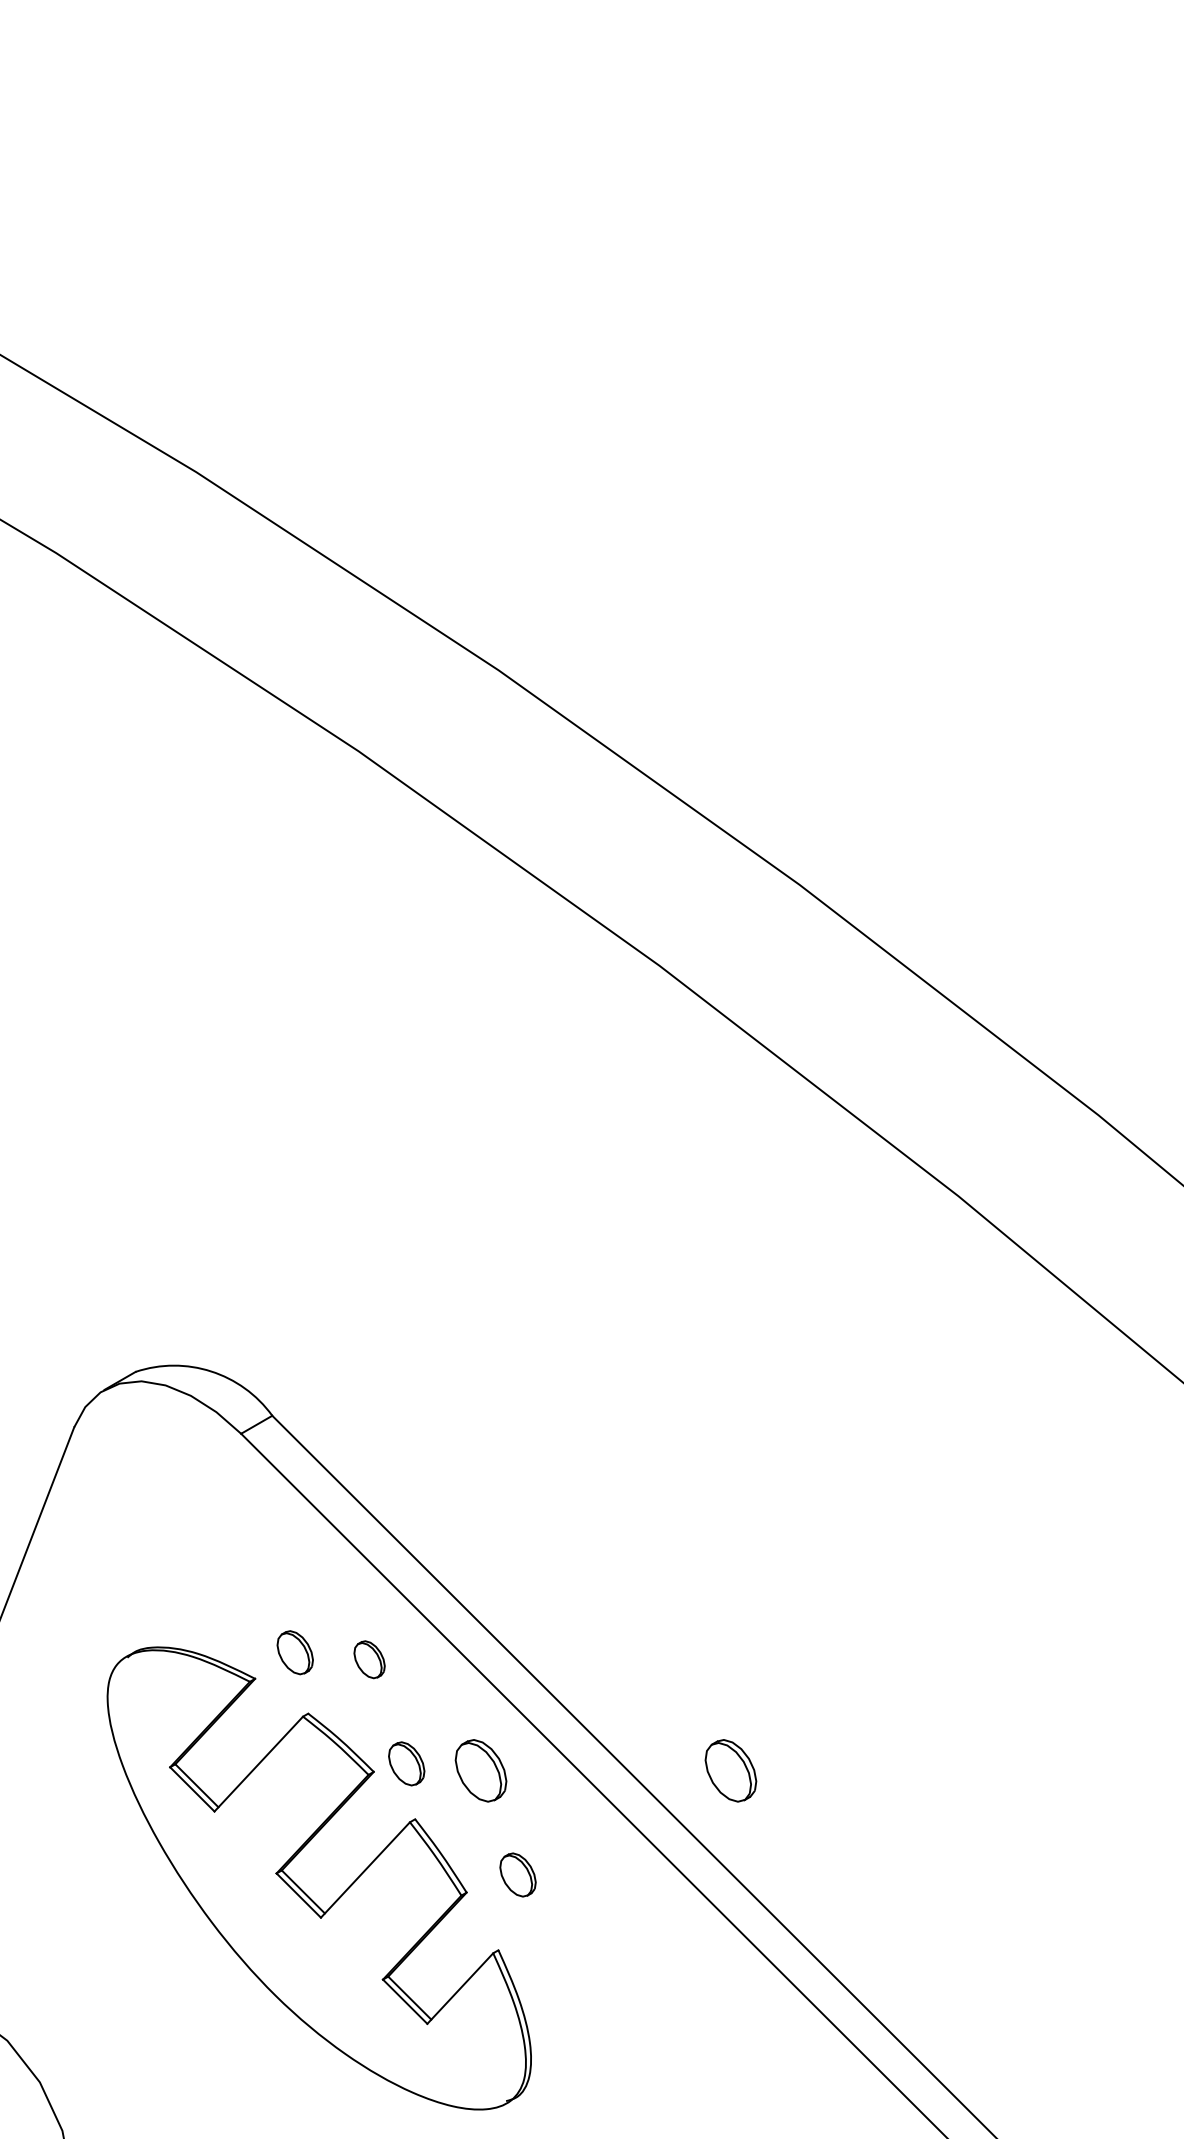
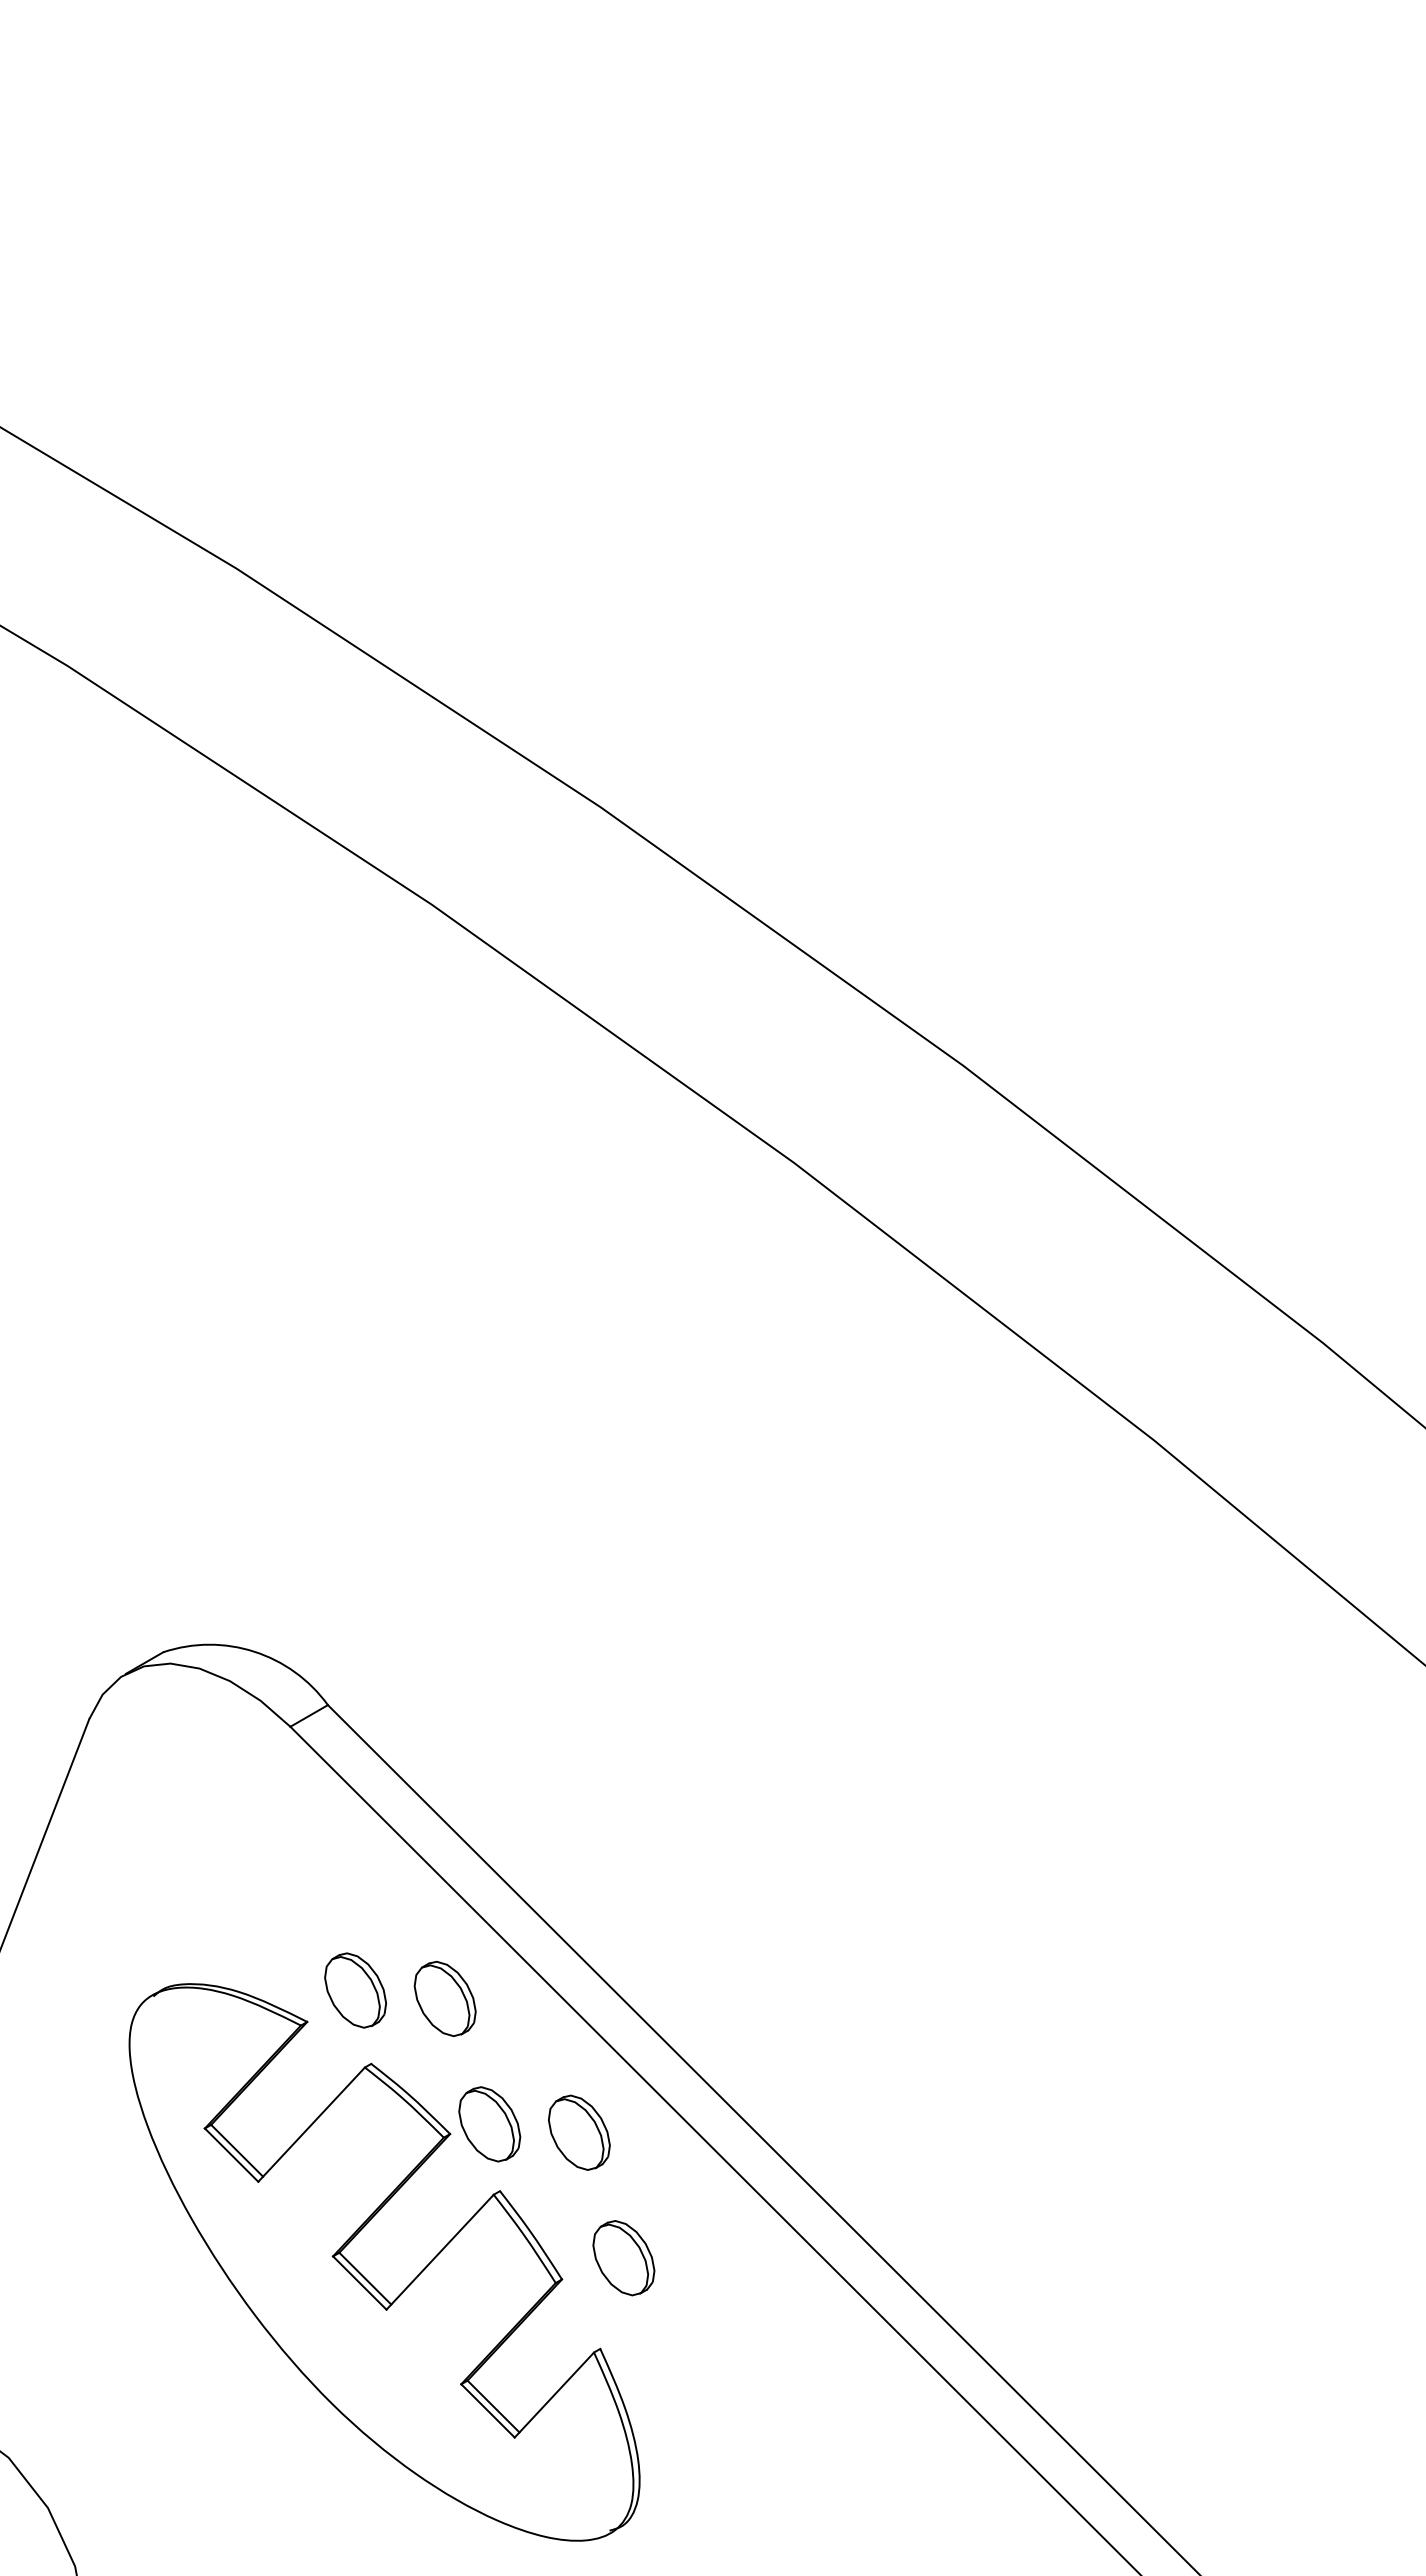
part: (295, 1652) -> (355, 1990), size x1.43
part: (369, 1659) -> (444, 1998), size x1.67
part: (406, 1763) -> (489, 2124), size x1.43
part: (731, 1770) -> (880, 2132), removed
part: (517, 1875) -> (623, 2258), size x1.43

